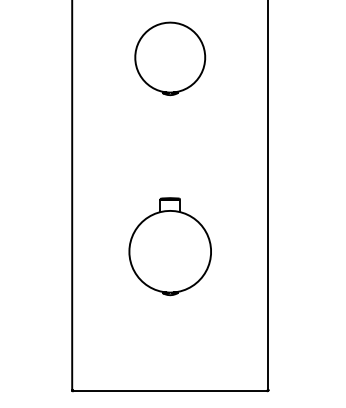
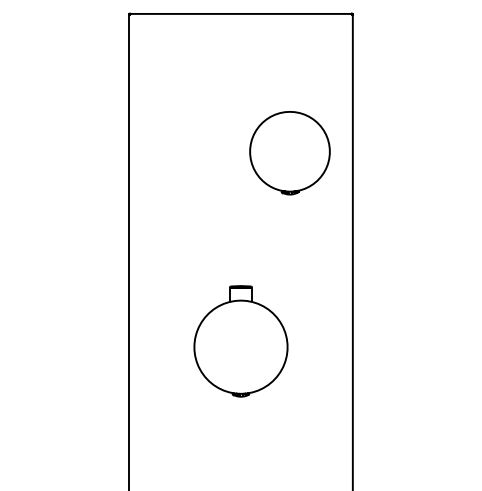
part: (169, 59) -> (289, 153), moved

